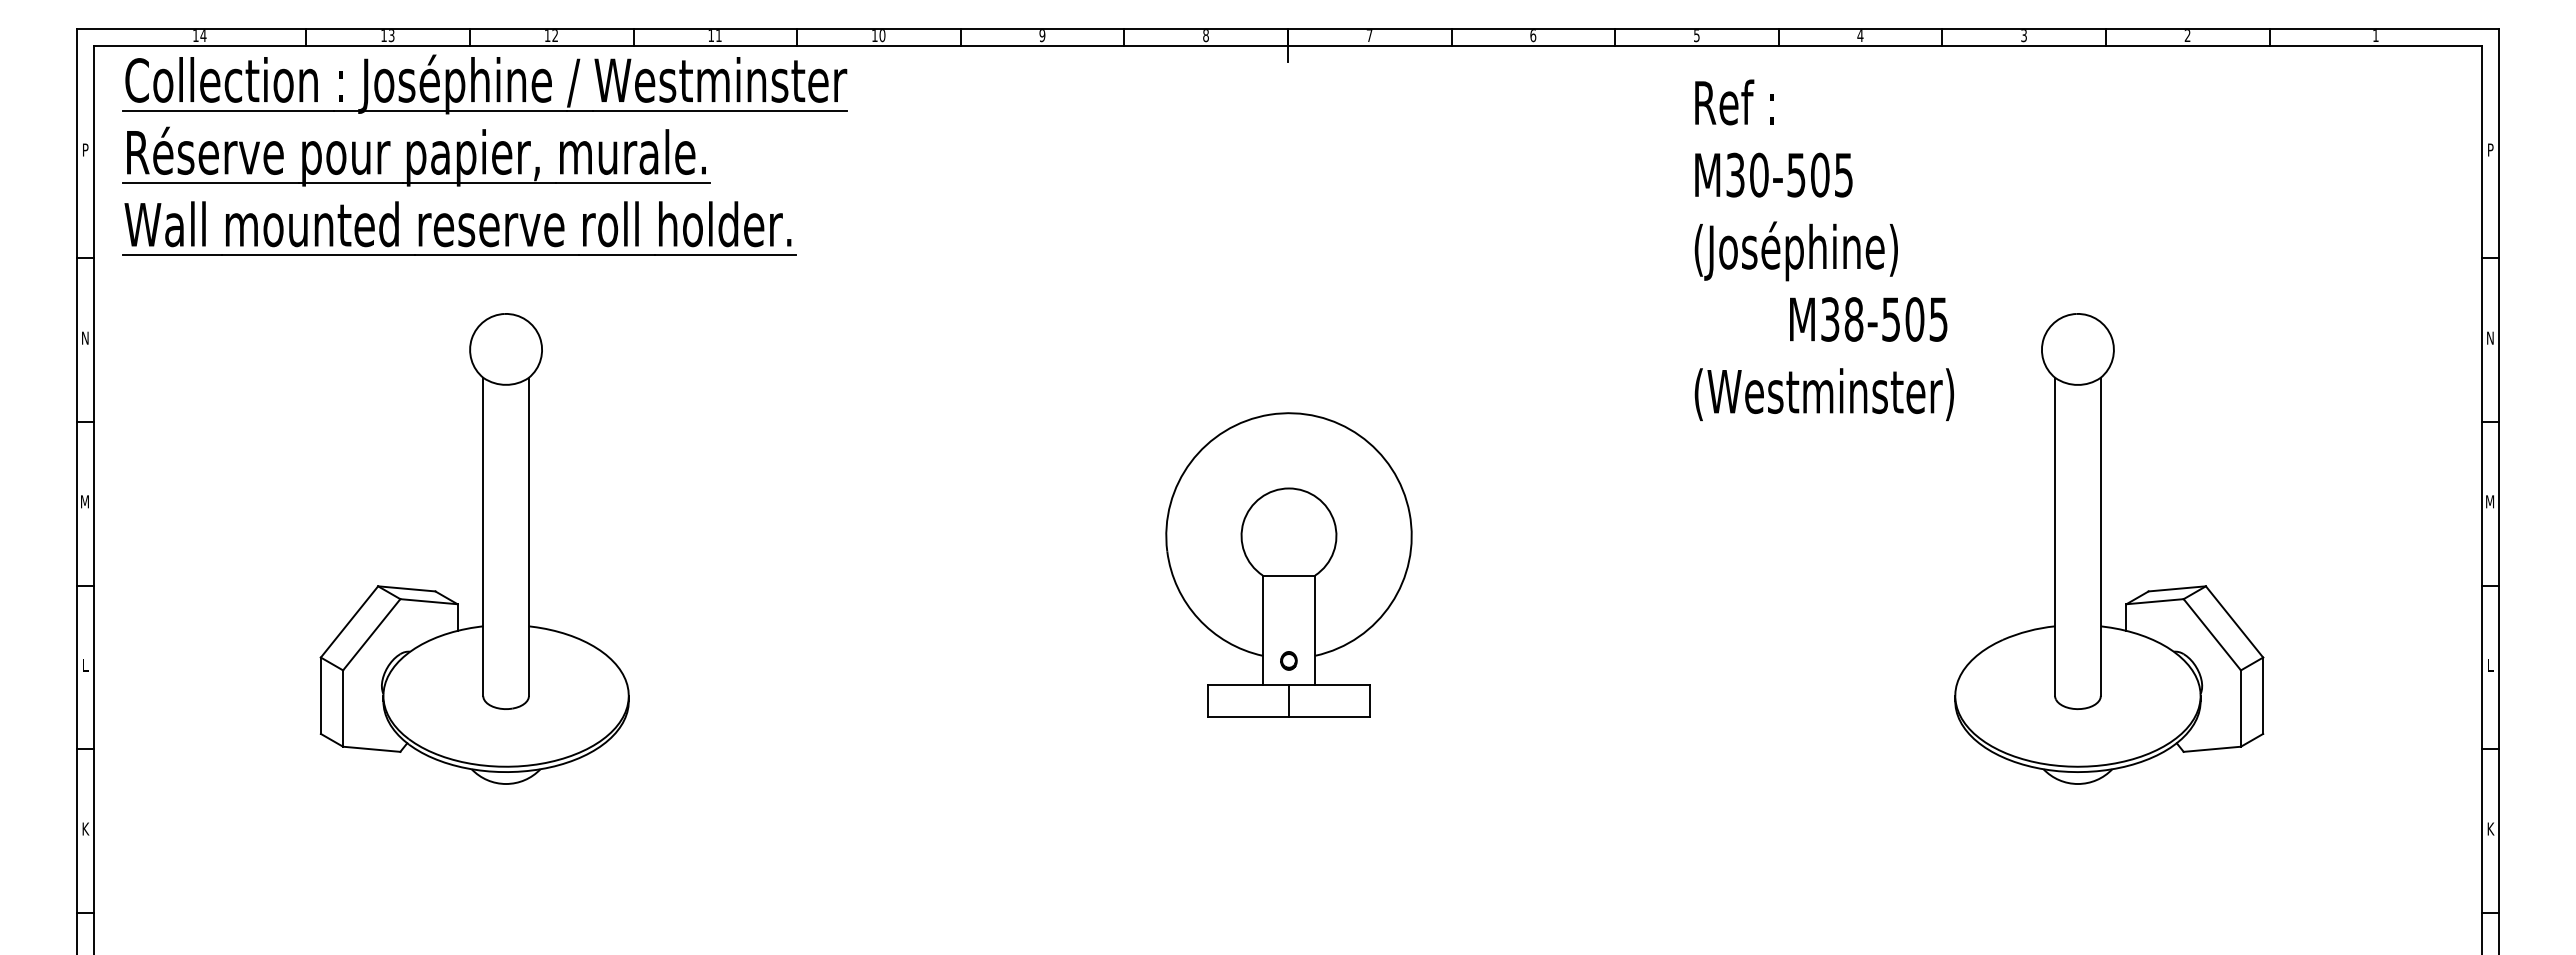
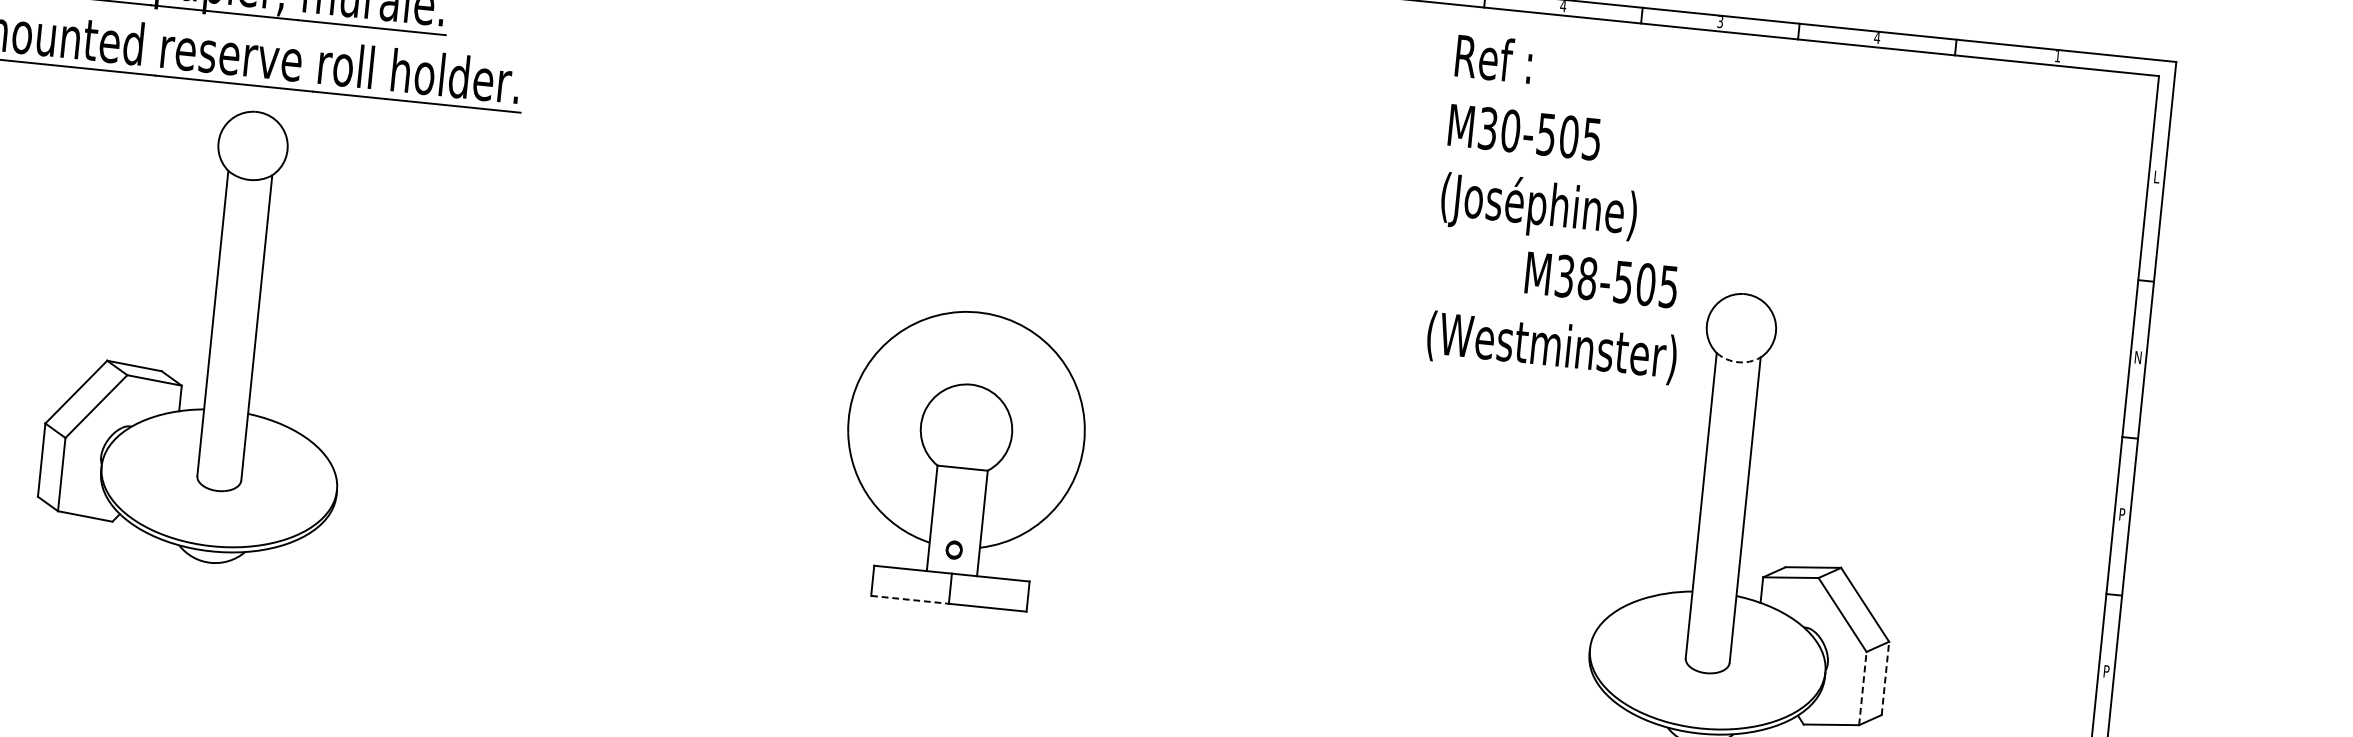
text: (2187, 35) -> (1877, 37), 2 -> 4
text: (2490, 149) -> (2156, 176), P -> L
text: (1823, 250) -> (1565, 209), moved
arc: (2077, 384) -> (1737, 361), solid -> dashed
text: (2490, 501) -> (2122, 514), M -> P
part: (482, 548) -> (211, 334), moved
text: (2491, 665) -> (2107, 671), L -> P
line: (2263, 695) -> (1885, 678), solid -> dashed
line: (2240, 708) -> (1862, 688), solid -> dashed
line: (1249, 716) -> (911, 599), solid -> dashed

